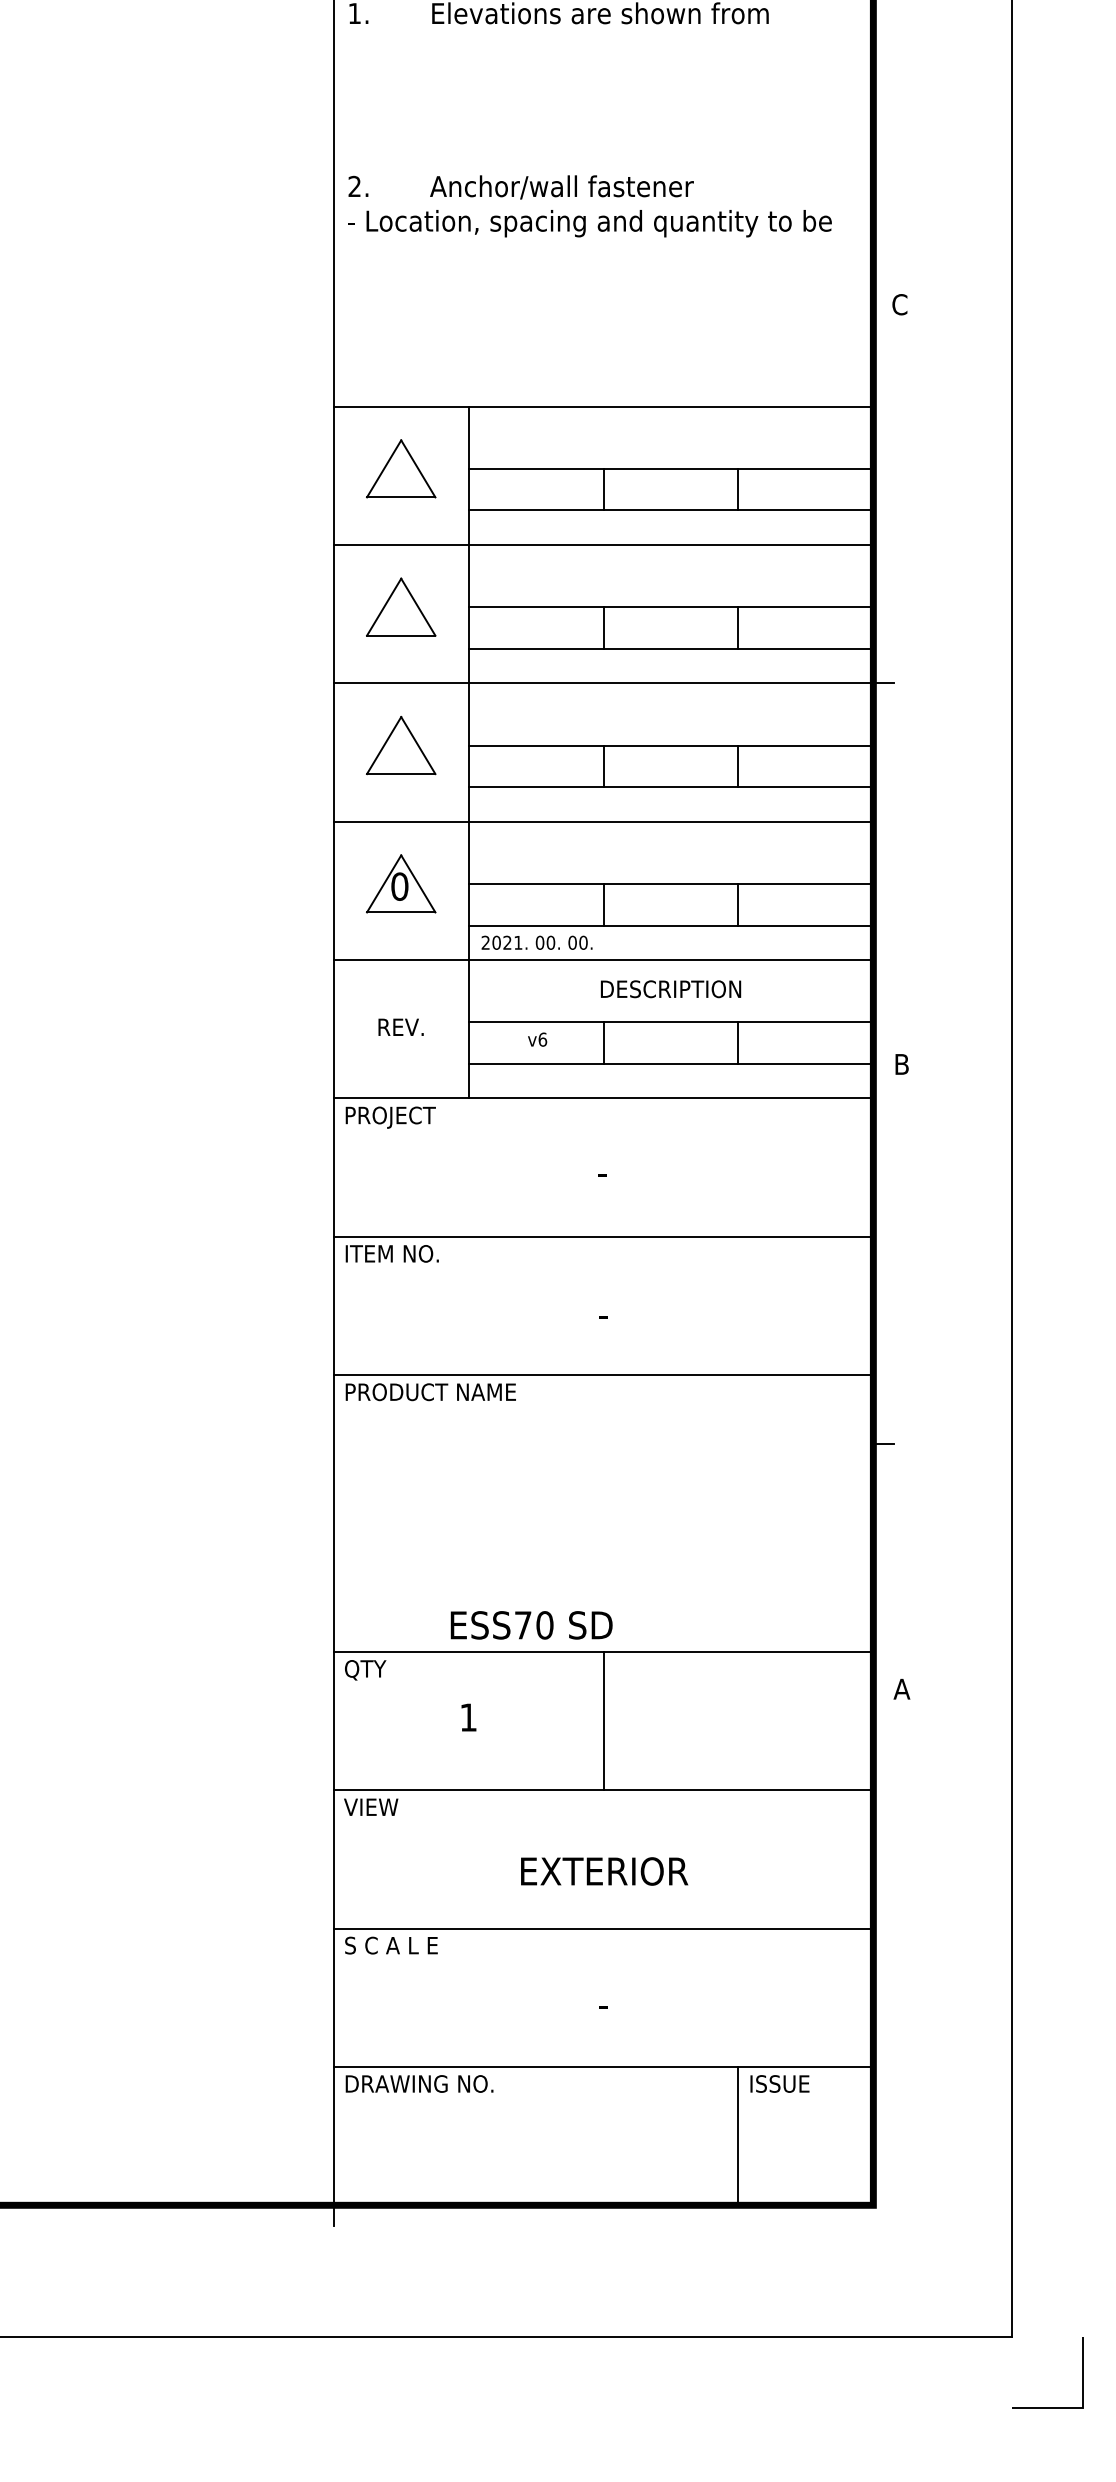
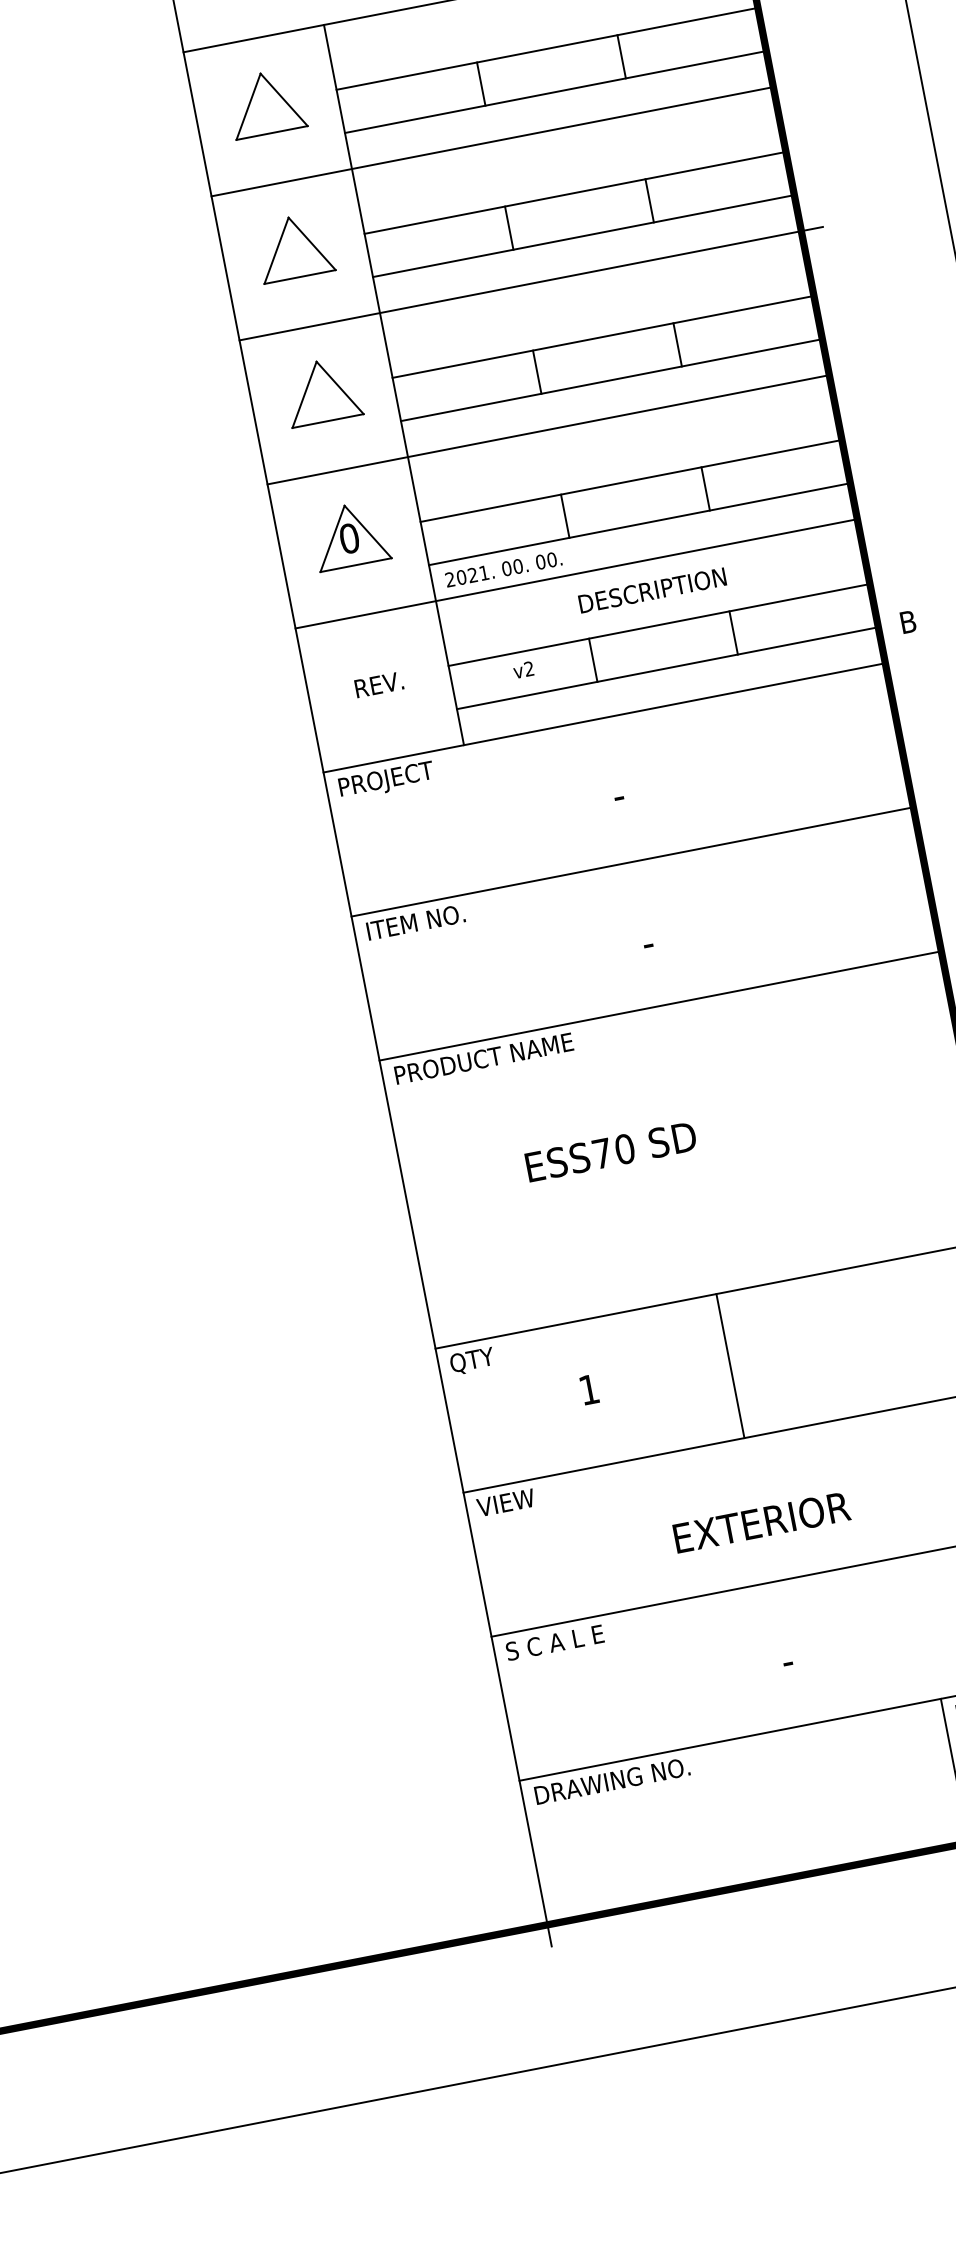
text: (542, 1039) -> (528, 668), v6 -> v2
text: (531, 1625) -> (610, 1152), moved

